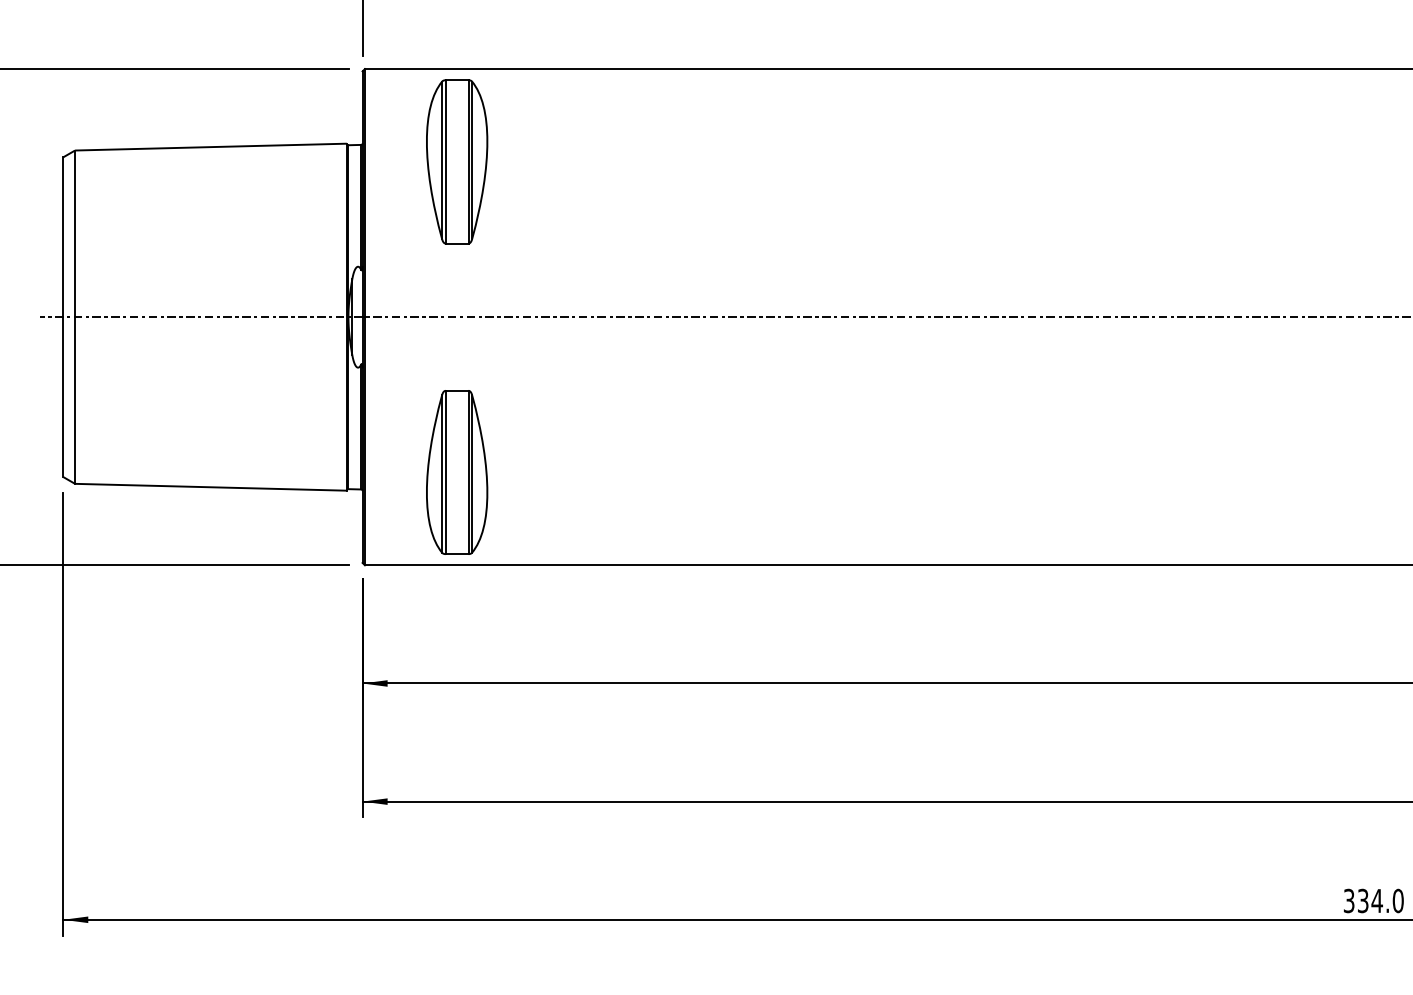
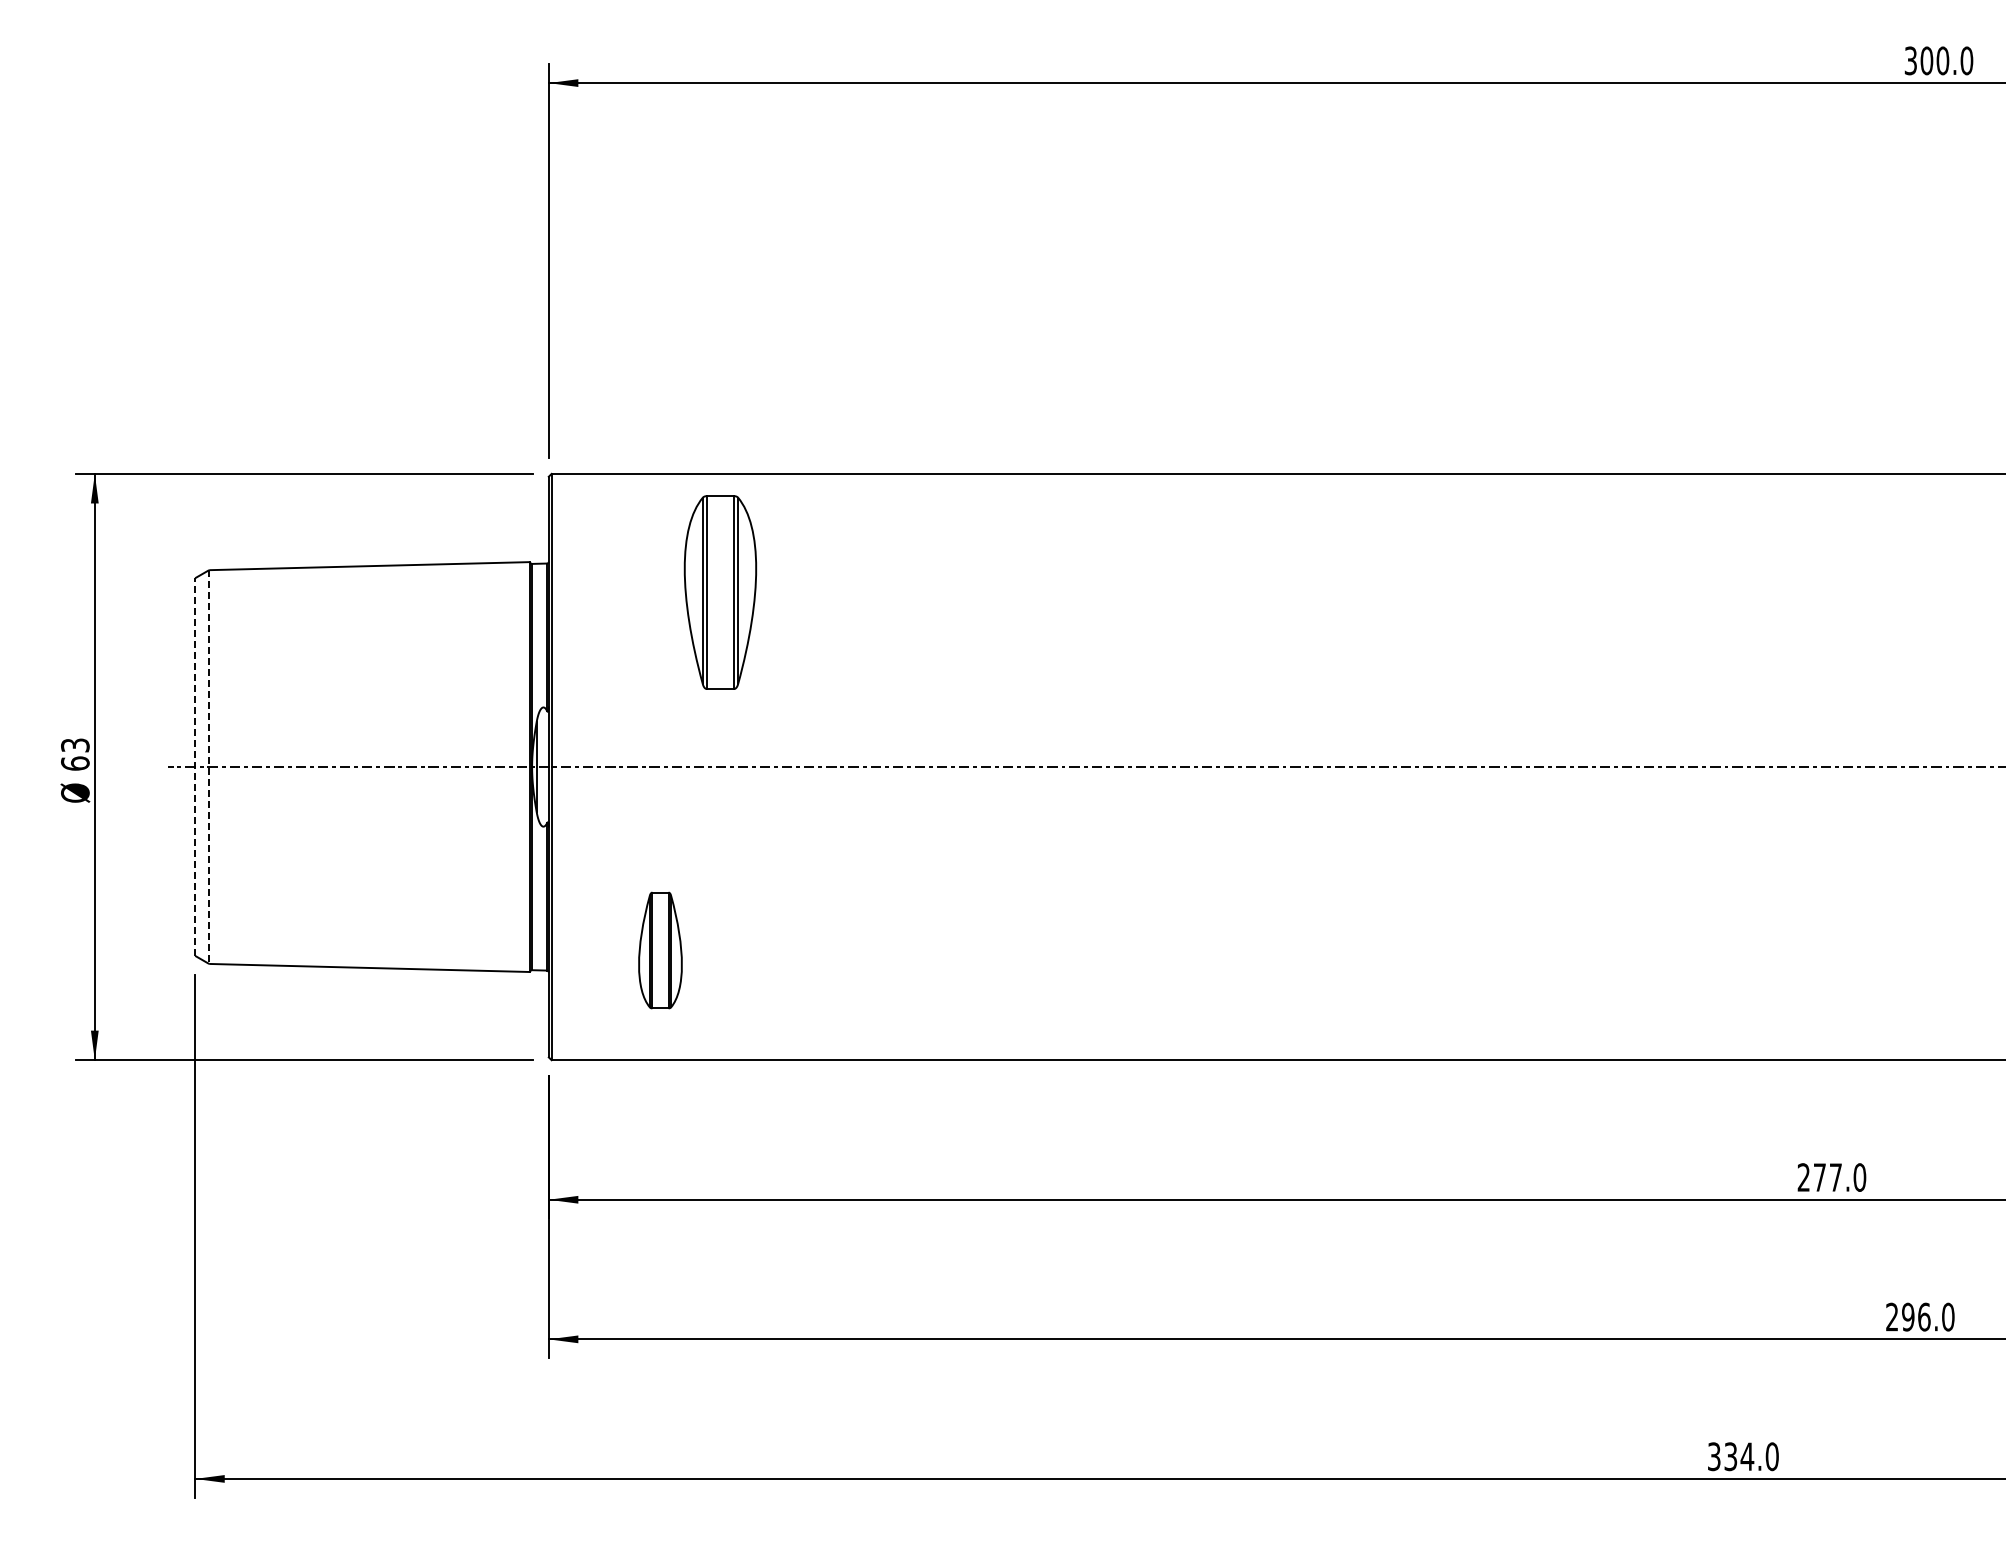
part: (457, 161) -> (720, 592), moved
line: (63, 317) -> (195, 767), solid -> dashed
line: (75, 317) -> (209, 767), solid -> dashed
part: (457, 472) -> (660, 950), size x0.6

